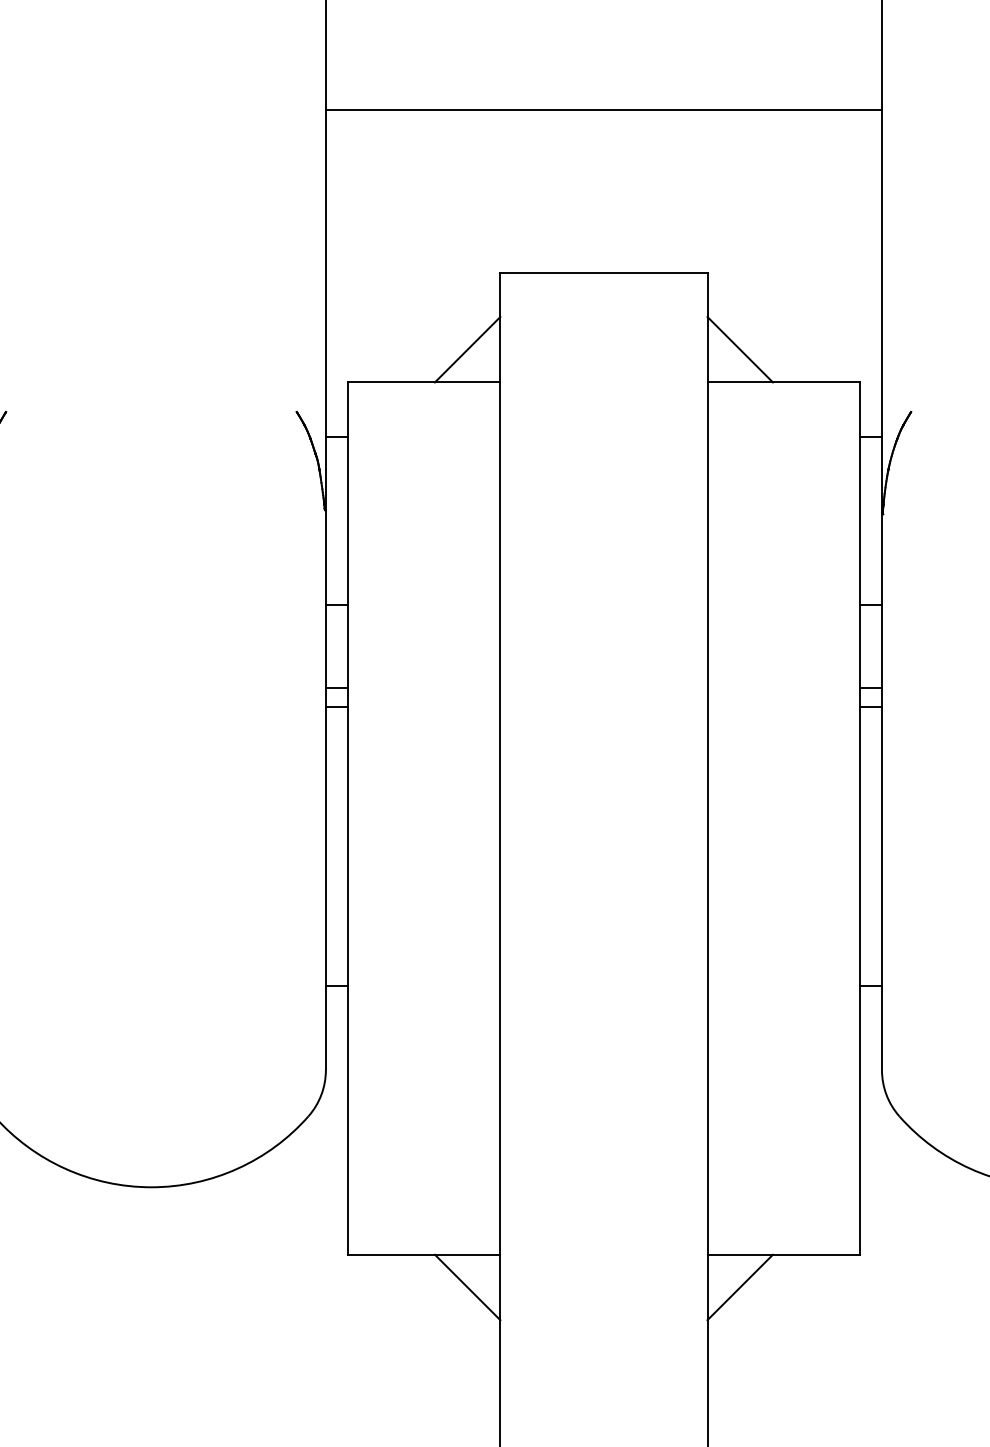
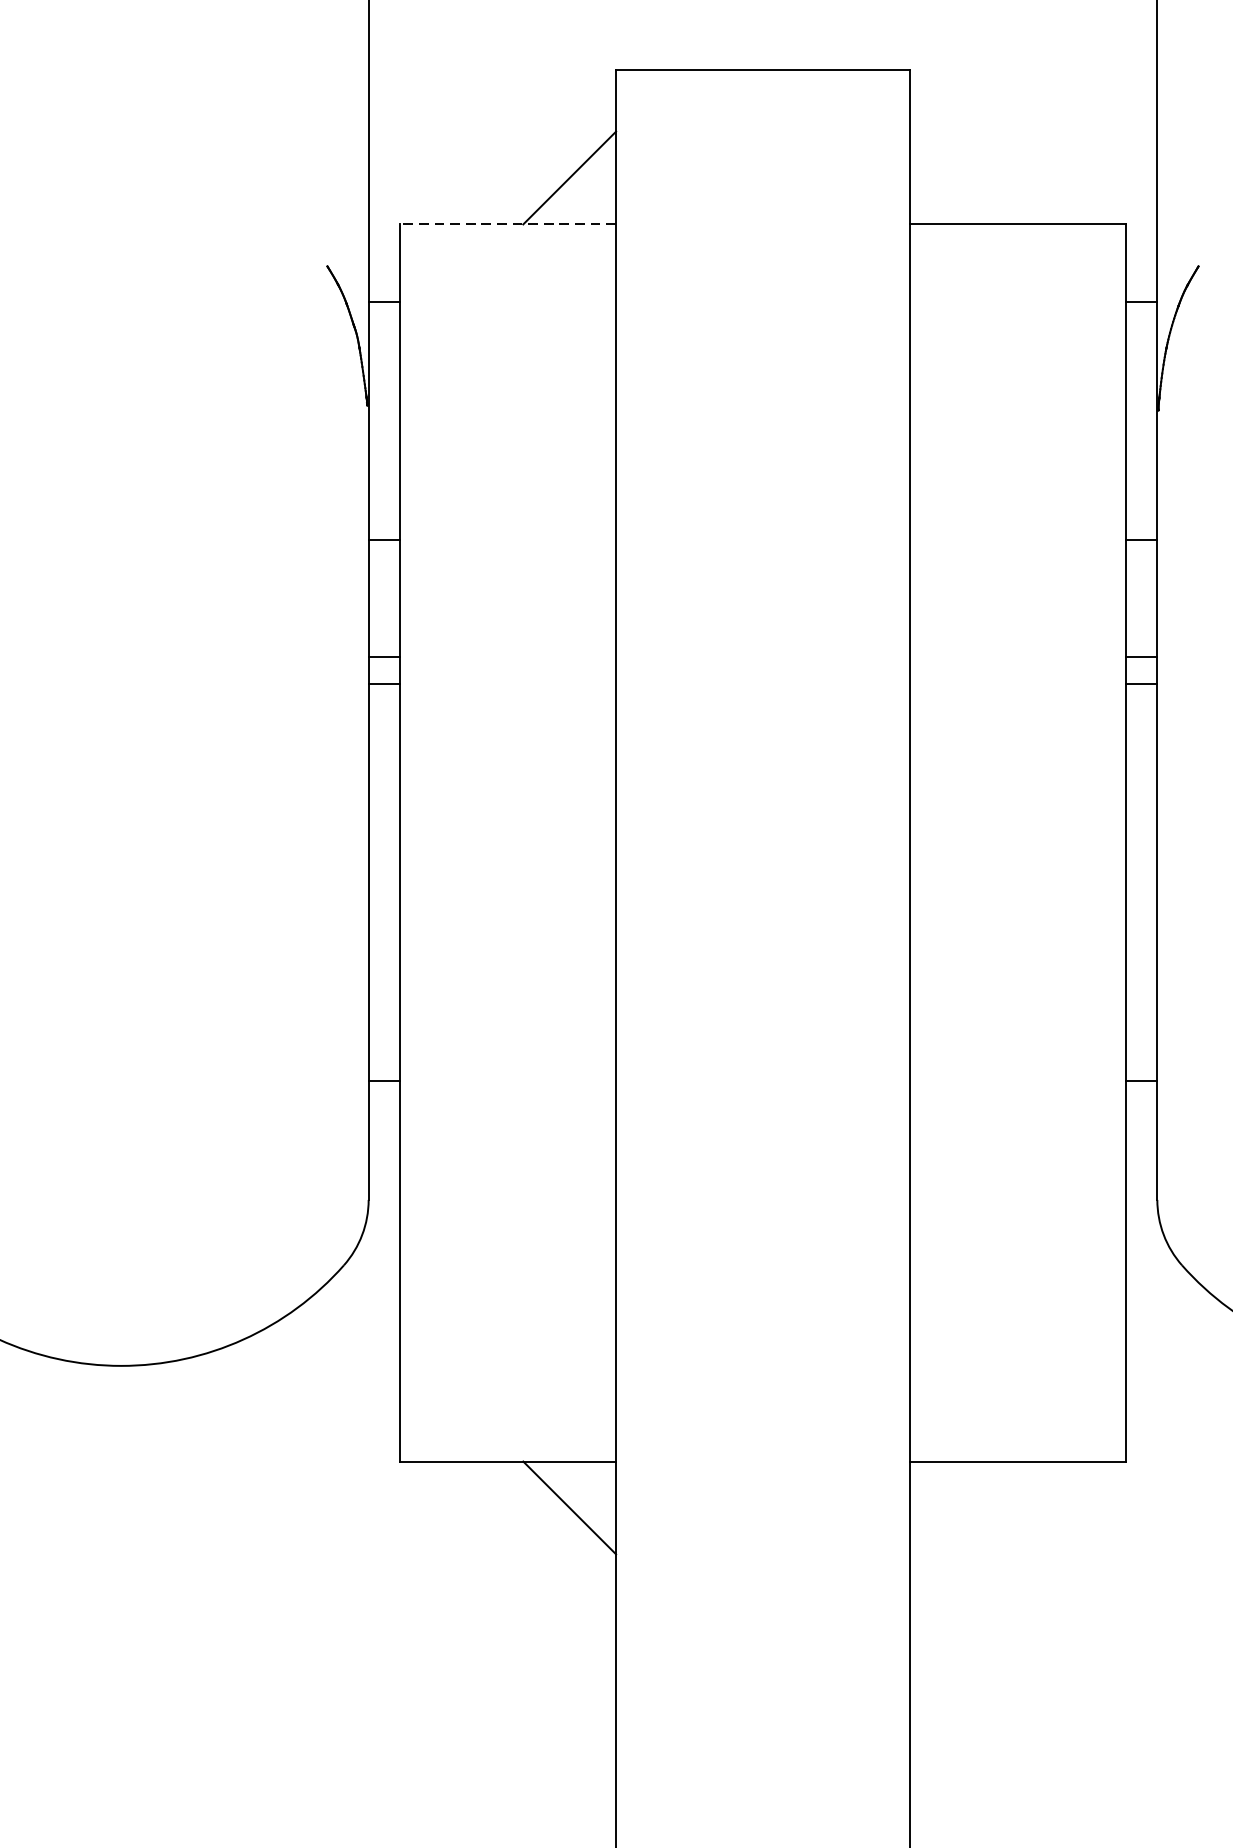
line: (739, 349) -> (955, 177), removed
line: (423, 382) -> (507, 224), solid -> dashed
line: (739, 1287) -> (955, 1508), removed

